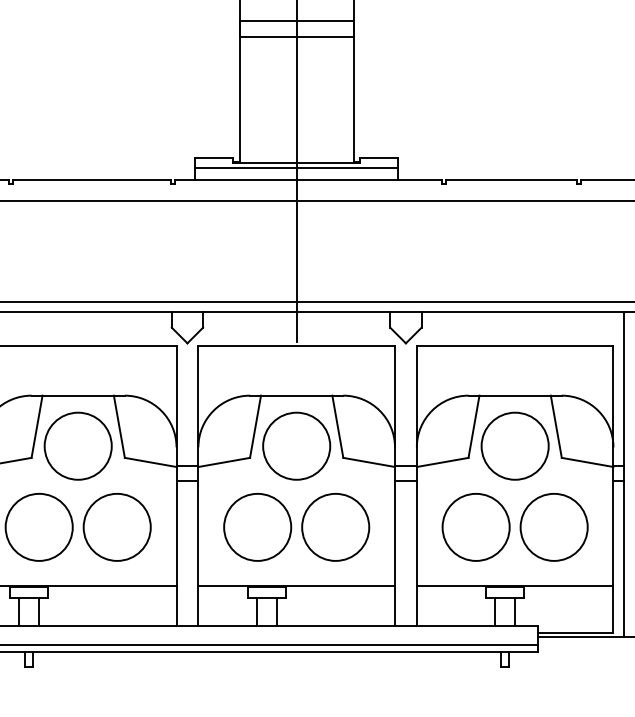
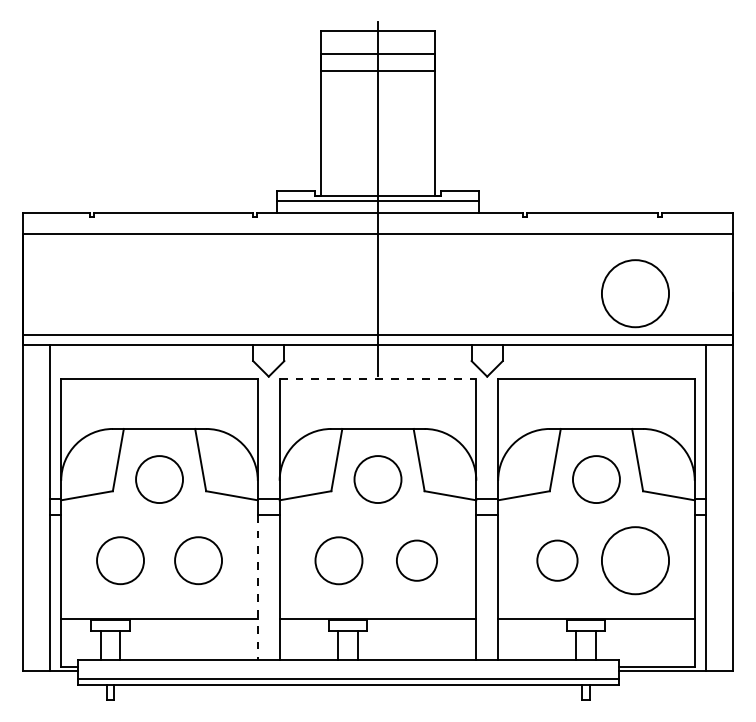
circle: (554, 260) -> (635, 293), added
line: (297, 345) -> (378, 378), solid -> dashed
circle: (78, 446) -> (159, 479), size x0.7
circle: (296, 446) -> (377, 479), size x0.7
circle: (515, 446) -> (596, 479), size x0.7
circle: (39, 527) -> (120, 560), size x0.7
circle: (117, 527) -> (198, 560), size x0.7
circle: (257, 527) -> (338, 560), size x0.7
circle: (335, 527) -> (416, 560), size x0.6
circle: (476, 527) -> (557, 560), size x0.6
line: (176, 554) -> (257, 587), solid -> dashed

